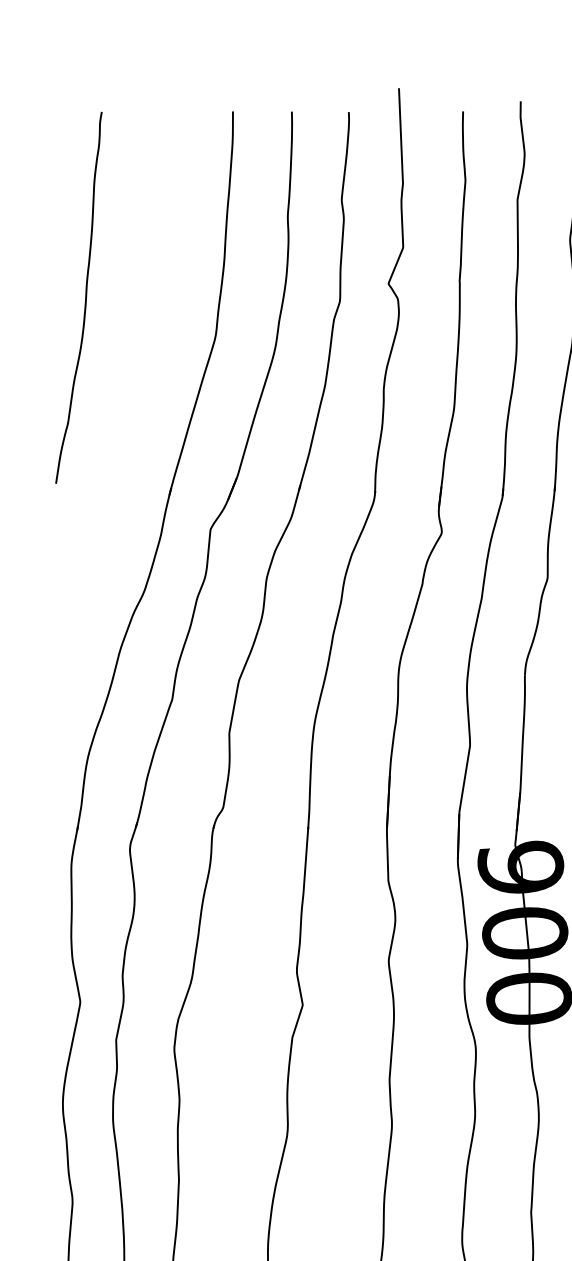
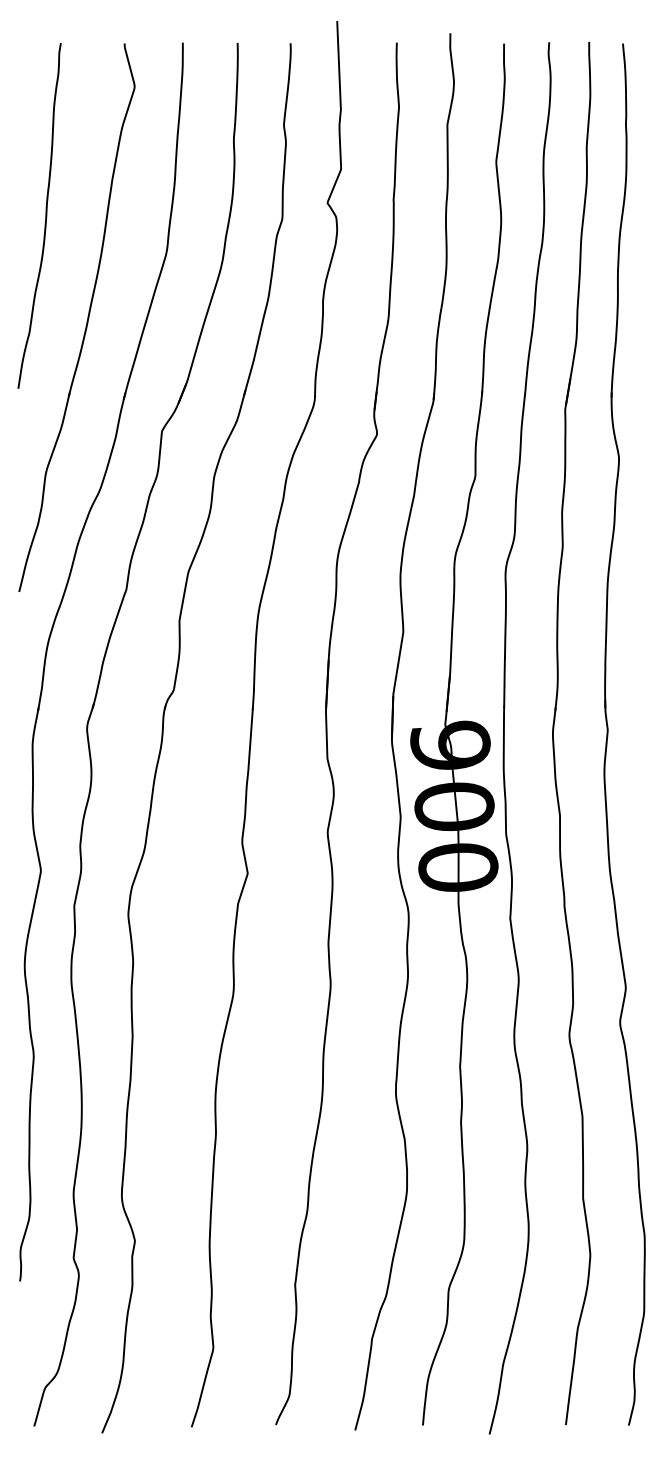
part: (129, 411) -> (86, 321), added

